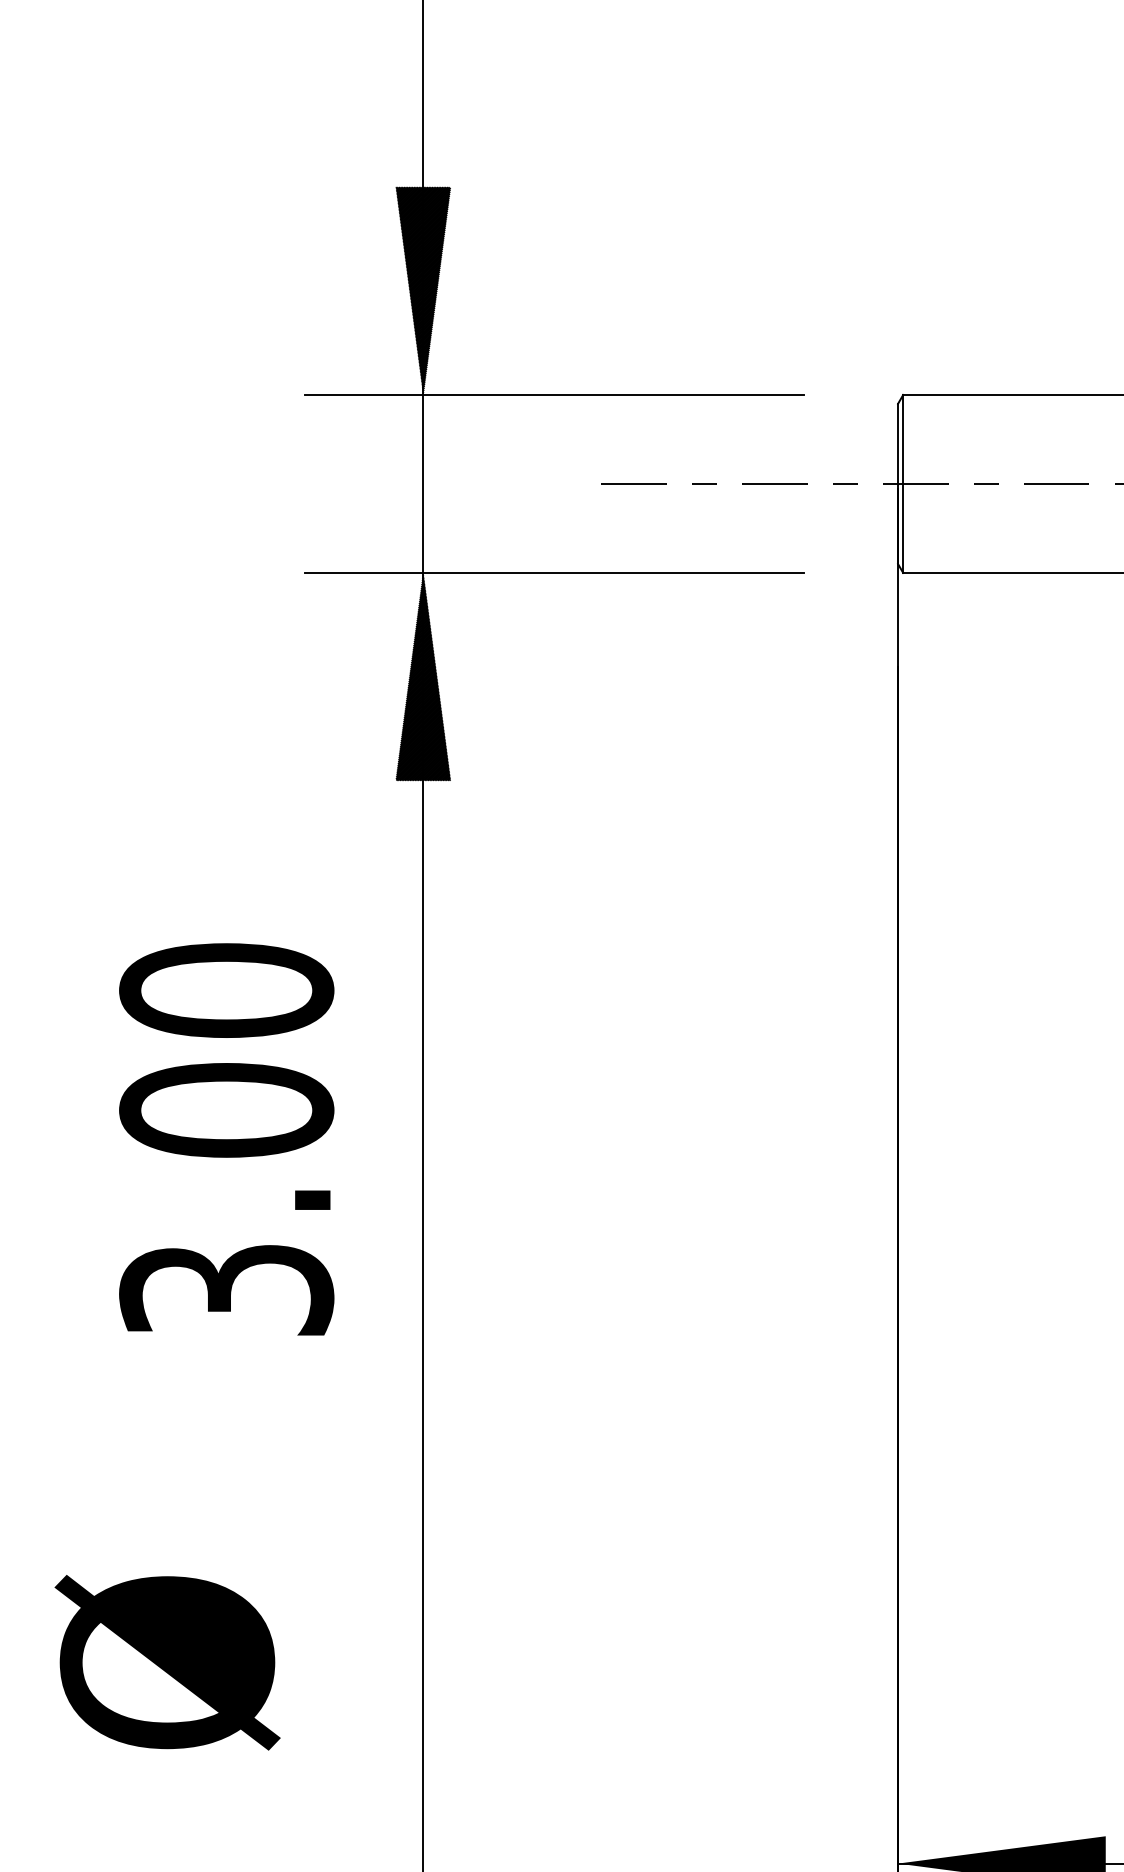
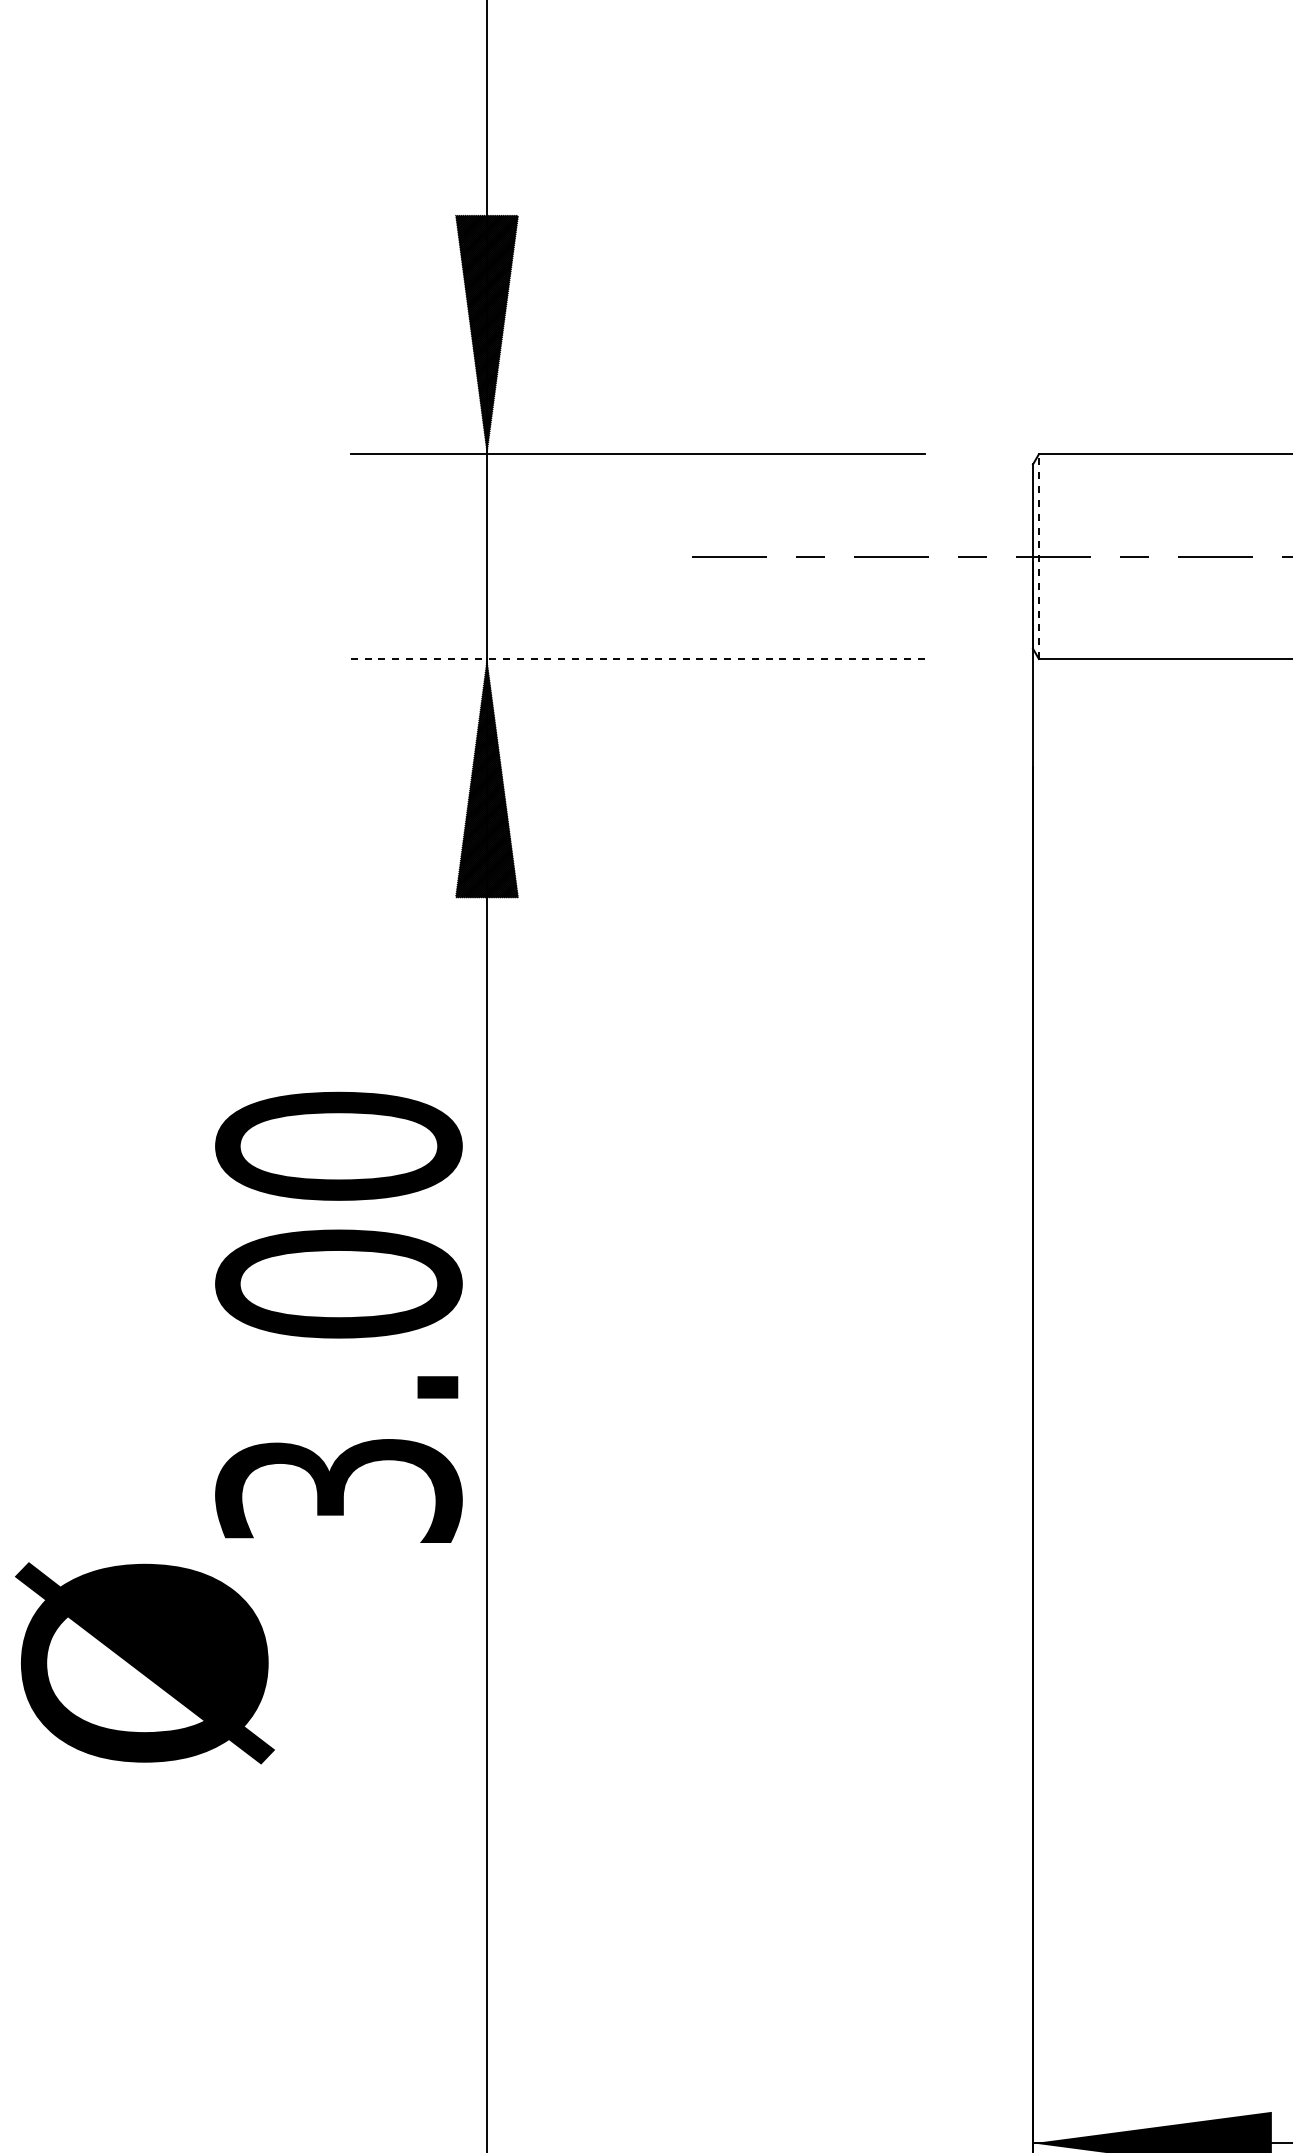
line: (902, 483) -> (1038, 556), solid -> dashed
line: (554, 572) -> (637, 658), solid -> dashed
text: (226, 1138) -> (338, 1316), moved
text: (167, 1662) -> (144, 1663), moved

